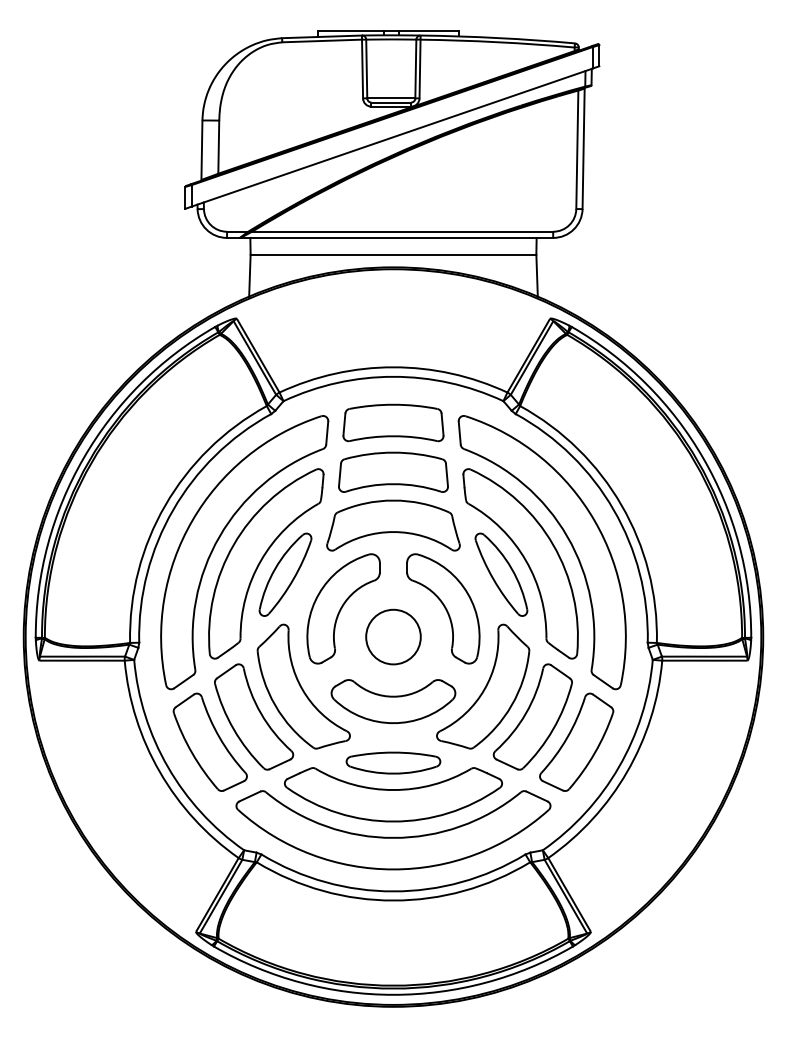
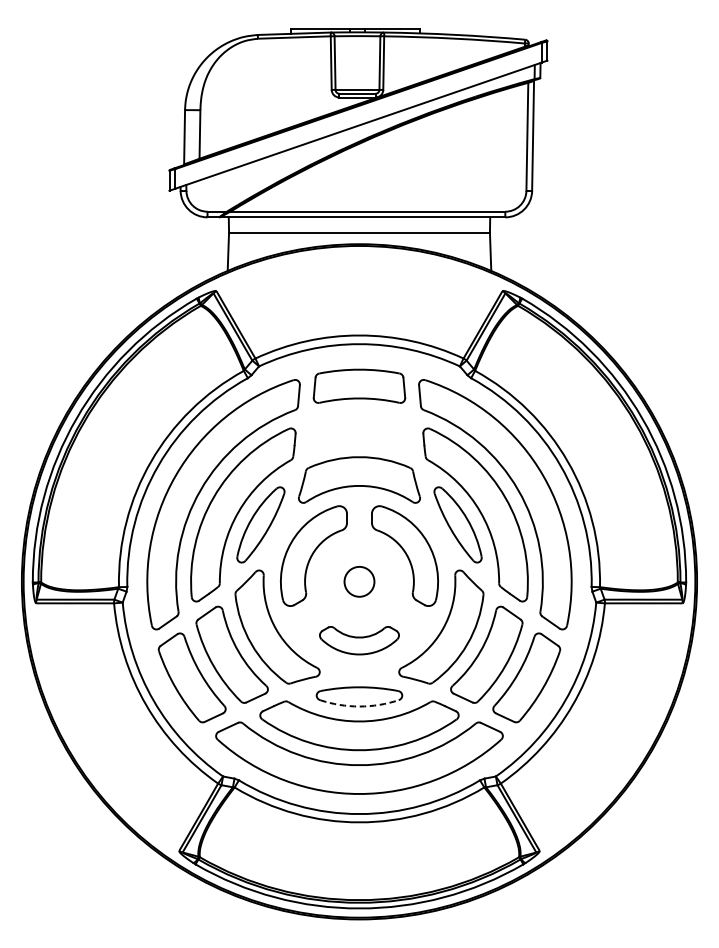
part: (393, 471) -> (359, 430), removed
circle: (393, 636) -> (359, 581), size x0.6
part: (393, 701) -> (359, 640), size x0.7
arc: (393, 773) -> (359, 706), solid -> dashed

